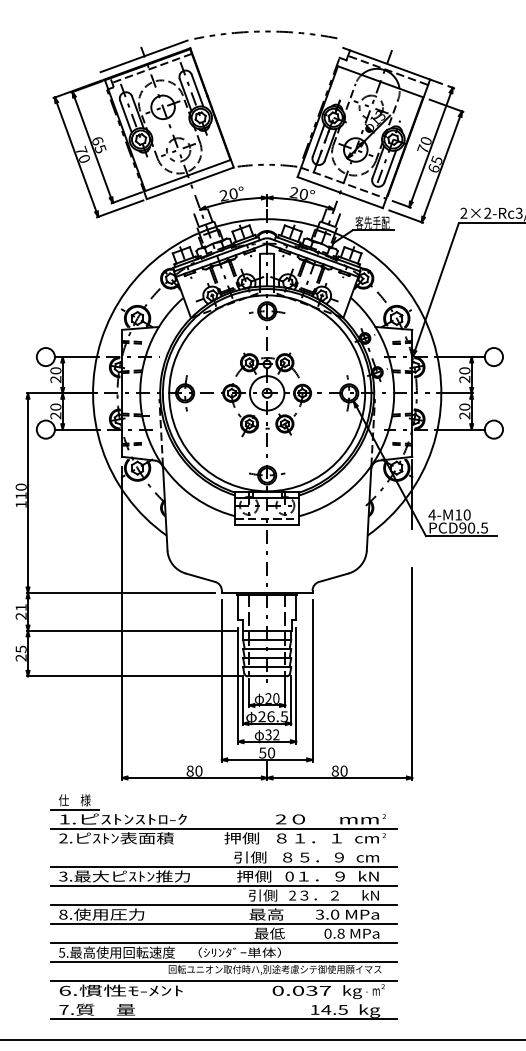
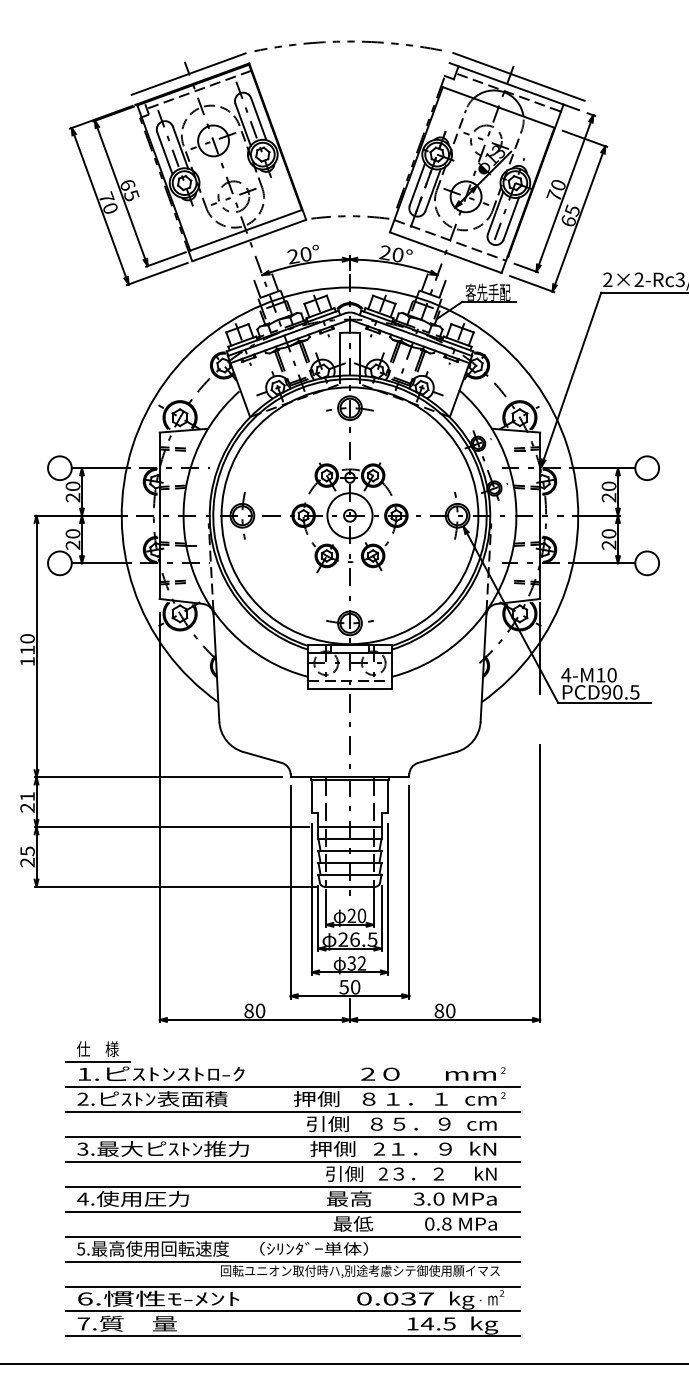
line: (396, 58) -> (519, 76), added
line: (223, 848) -> (292, 1112), added
text: (289, 876) -> (379, 1149), 0 -> 2
text: (62, 914) -> (81, 1198), 8. -> 4.
line: (223, 1000) -> (292, 1311), added

